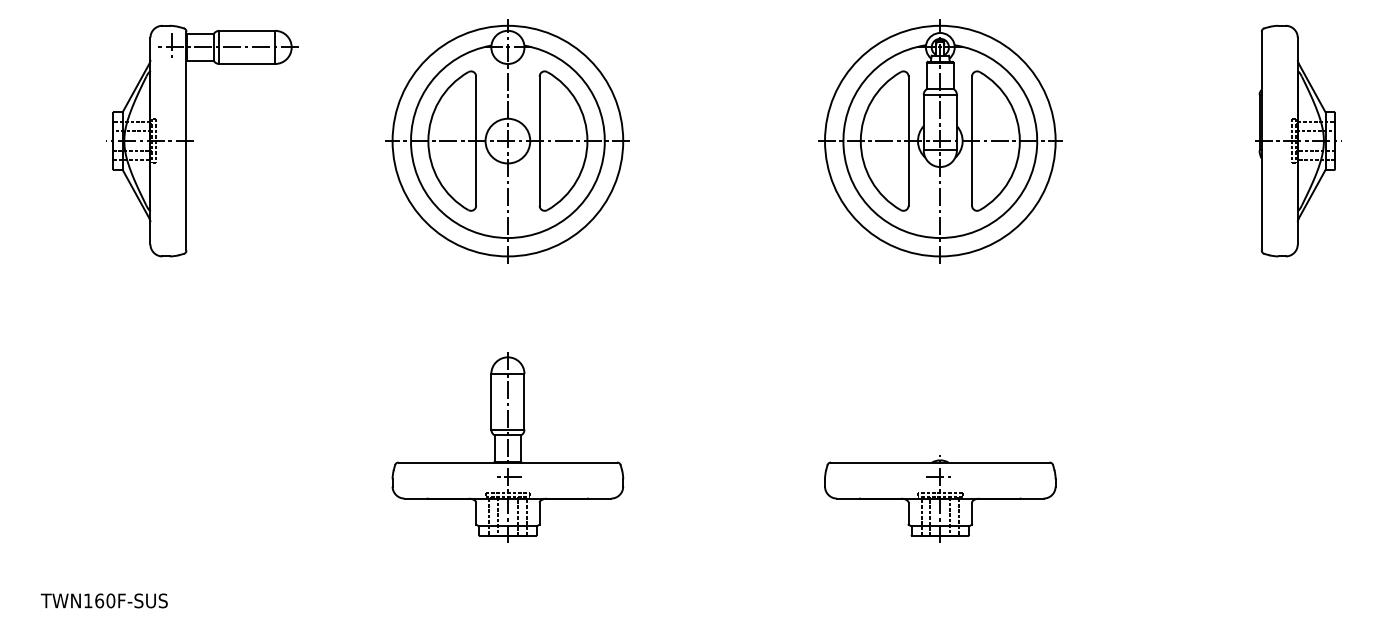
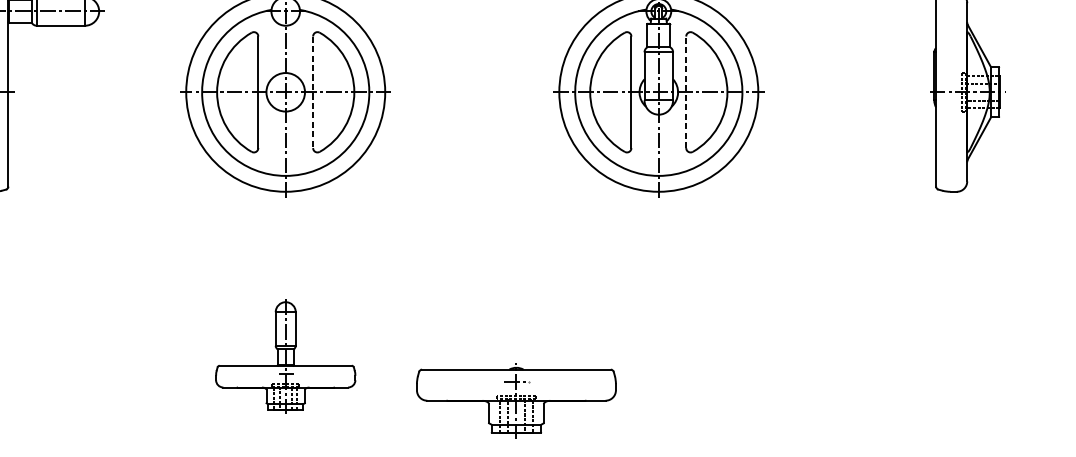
line: (539, 141) -> (312, 92), solid -> dashed
line: (972, 141) -> (686, 92), solid -> dashed
part: (507, 447) -> (285, 356), size x0.7
part: (940, 498) -> (516, 400), moved

